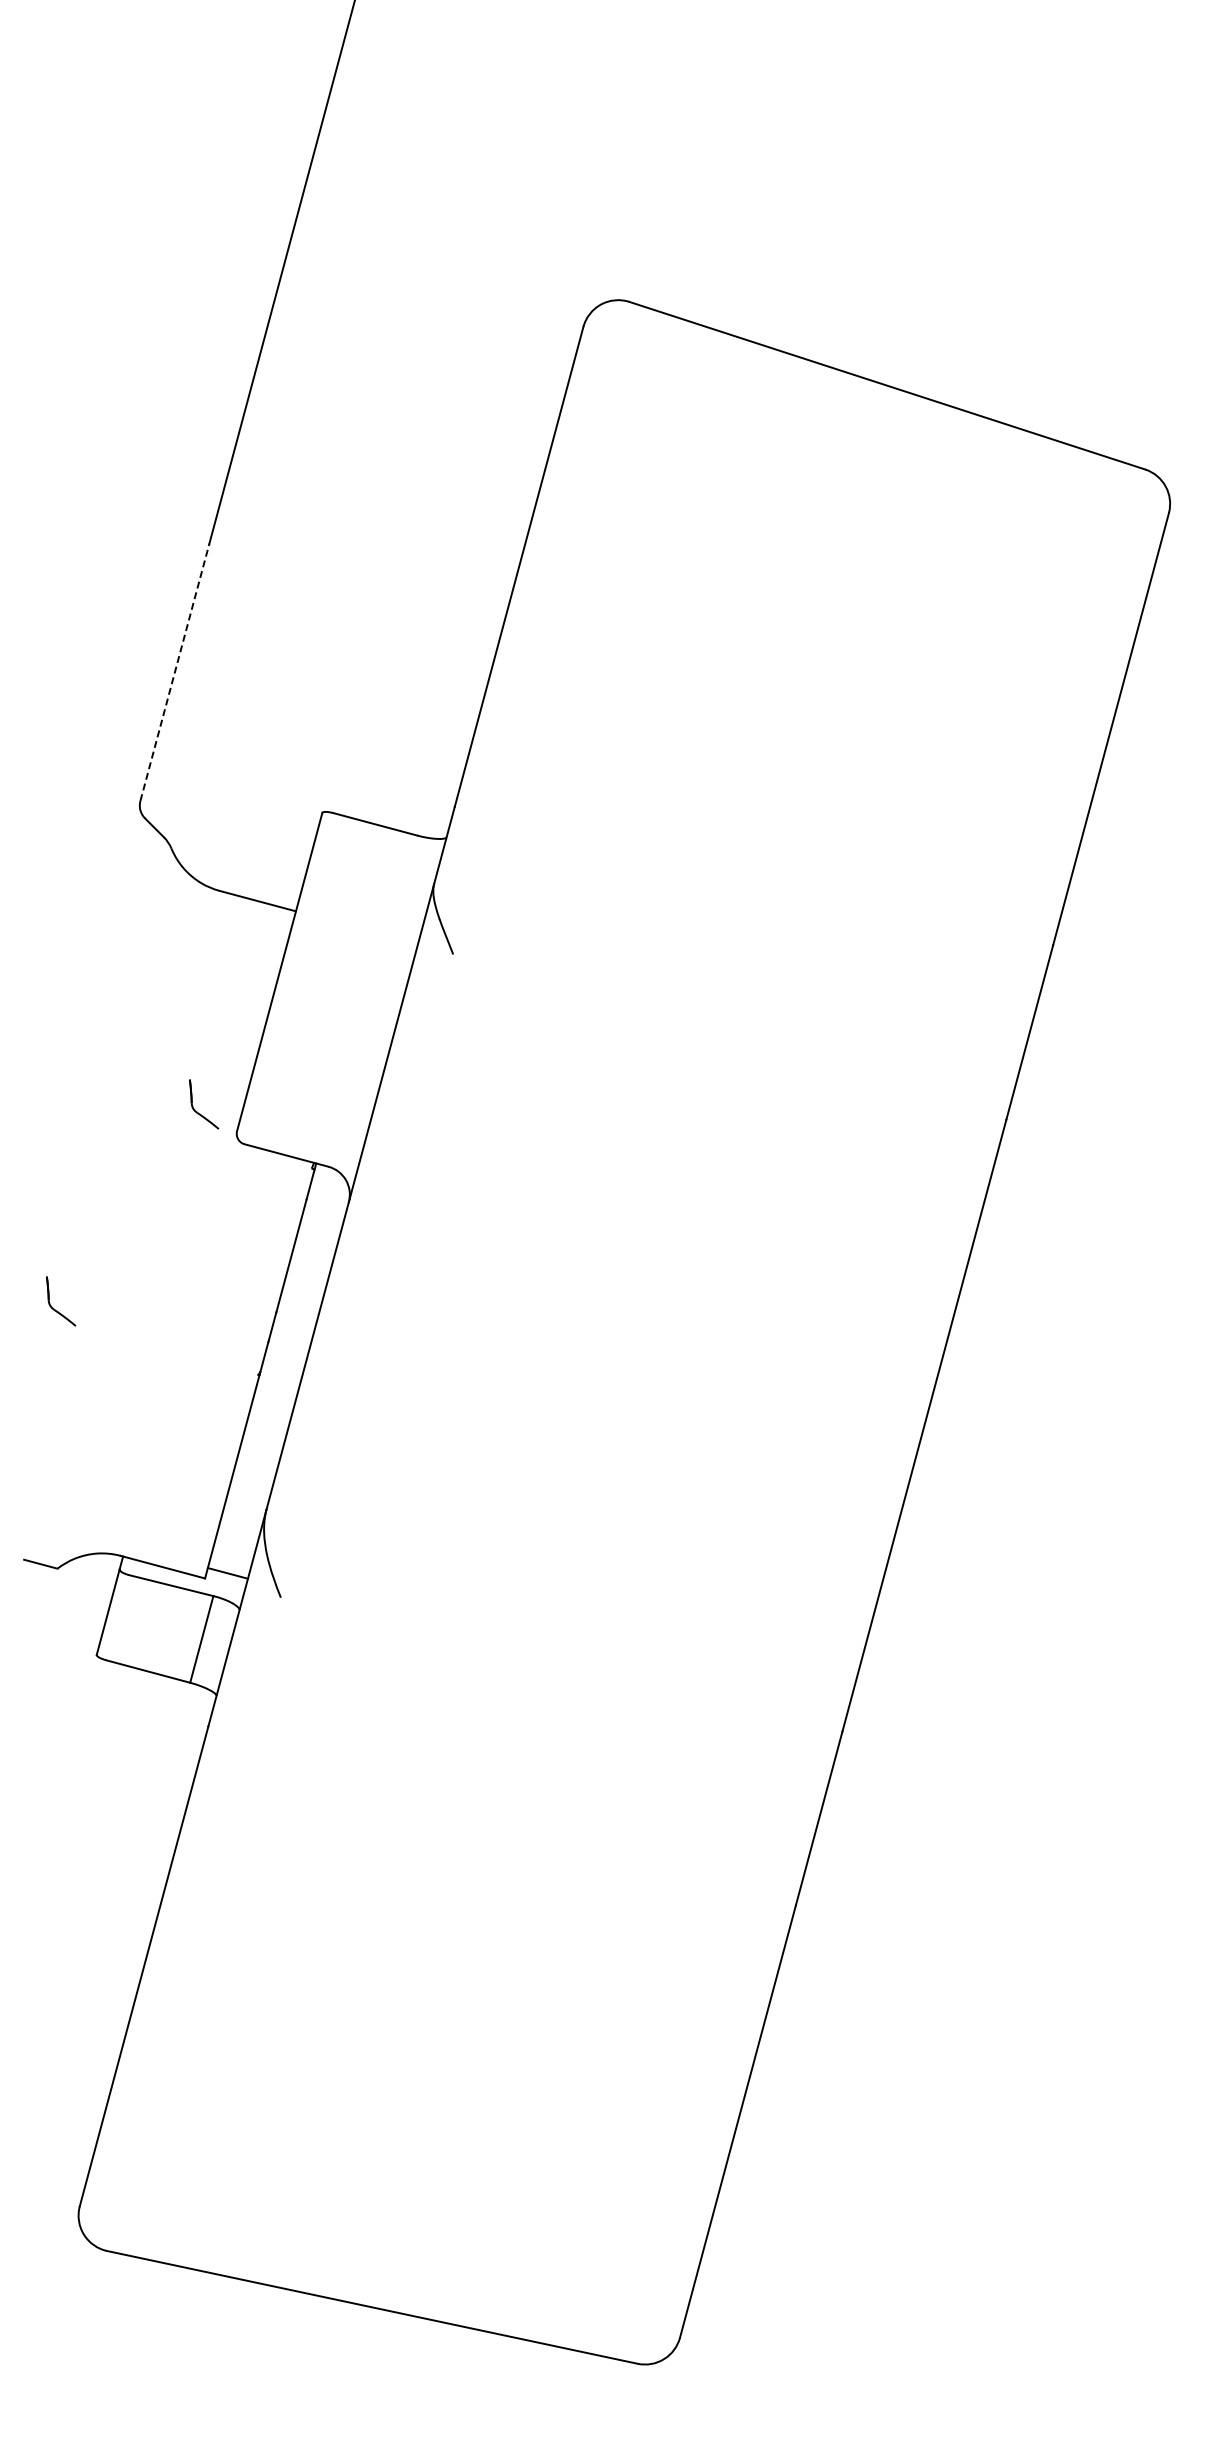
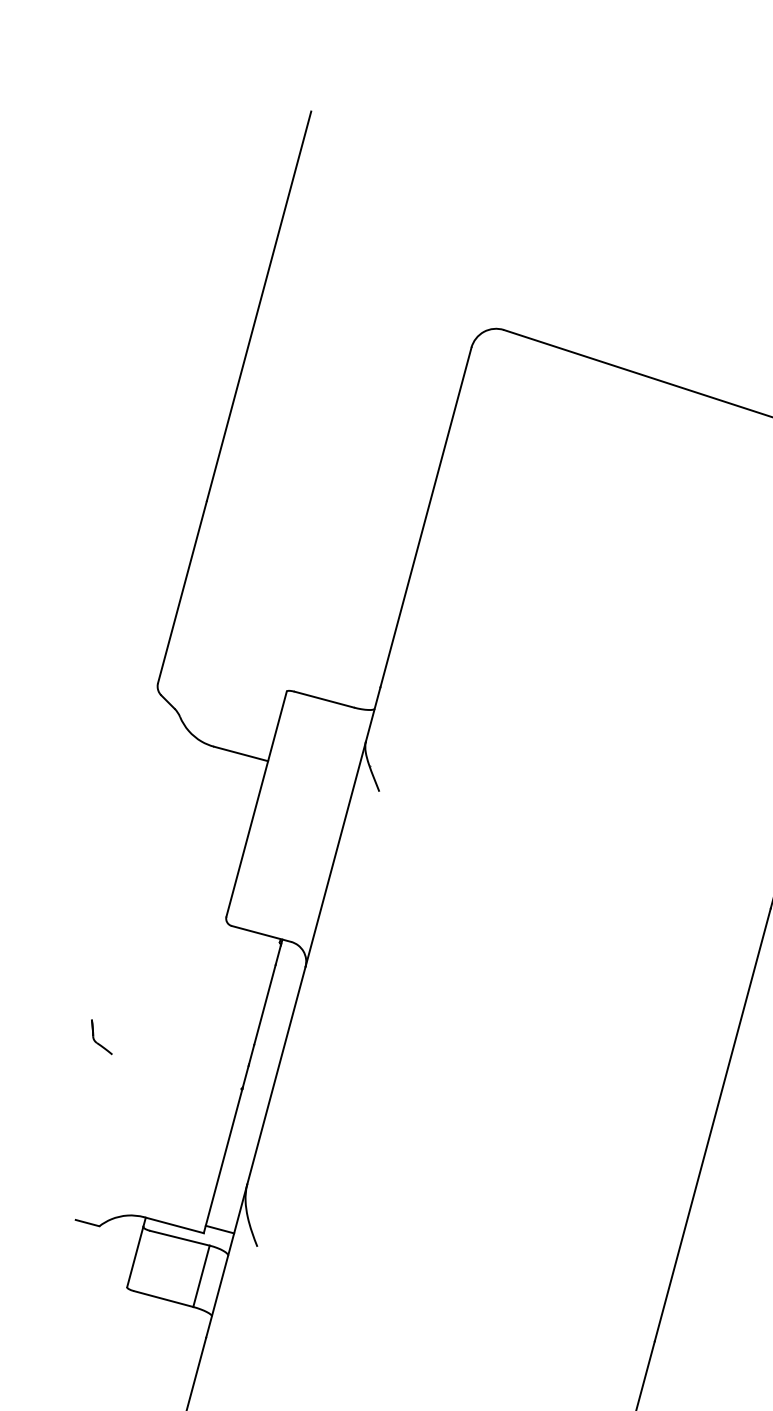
line: (175, 671) -> (182, 591), dashed -> solid
part: (200, 1113) -> (200, 904), removed

